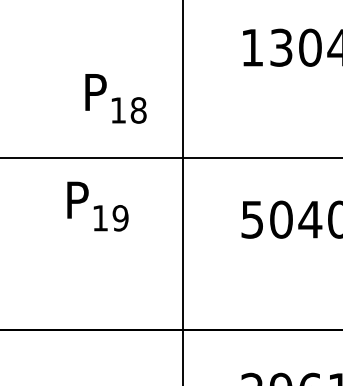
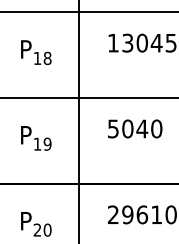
text: (116, 98) -> (36, 52), moved
text: (98, 206) -> (36, 138), moved

